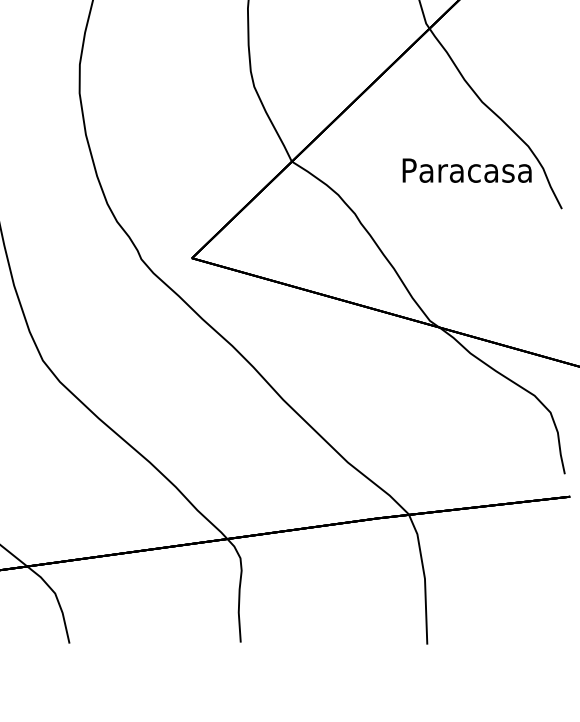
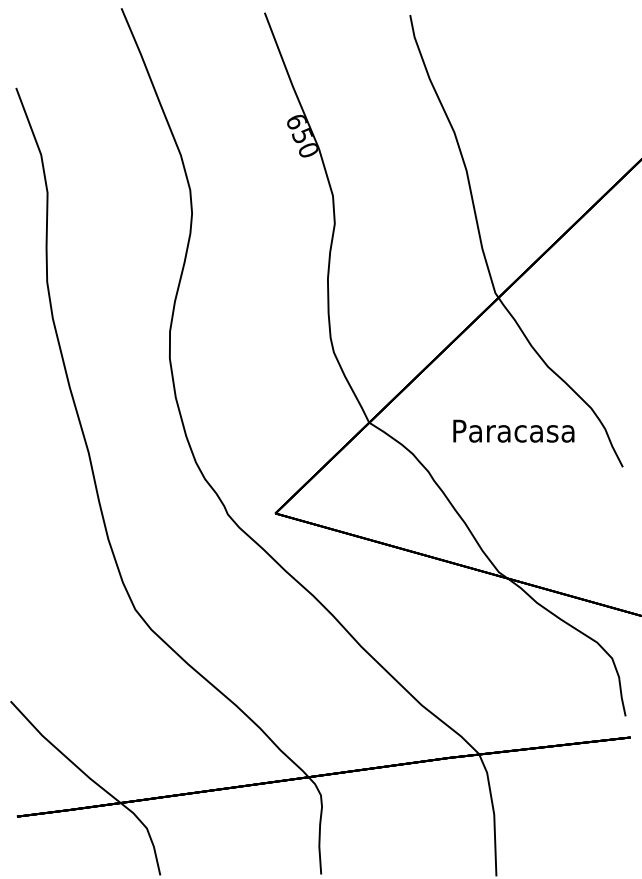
text: (466, 169) -> (513, 430), moved

